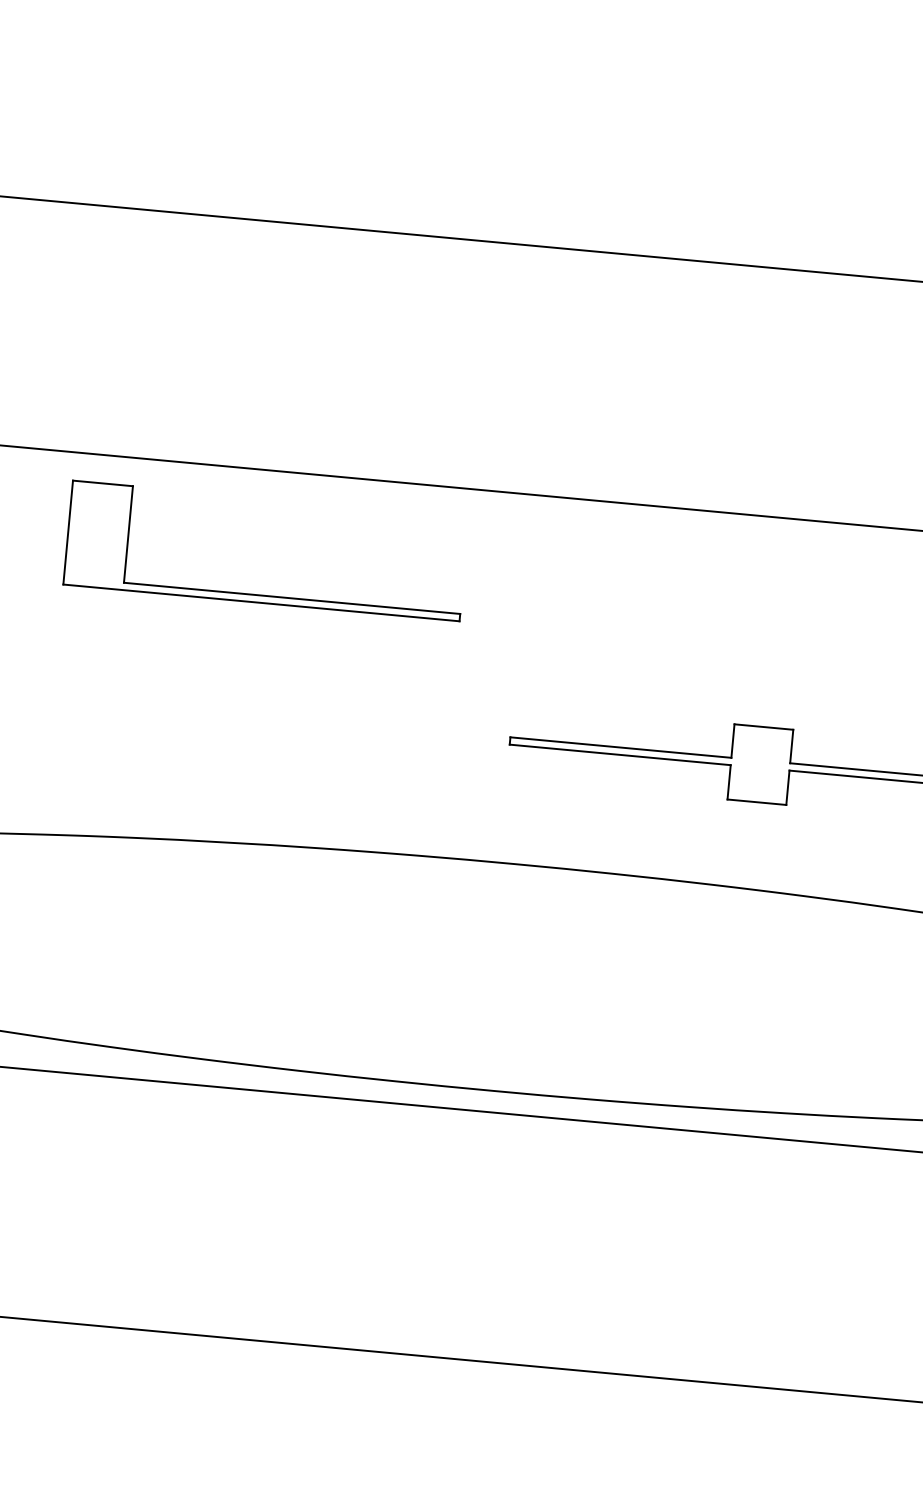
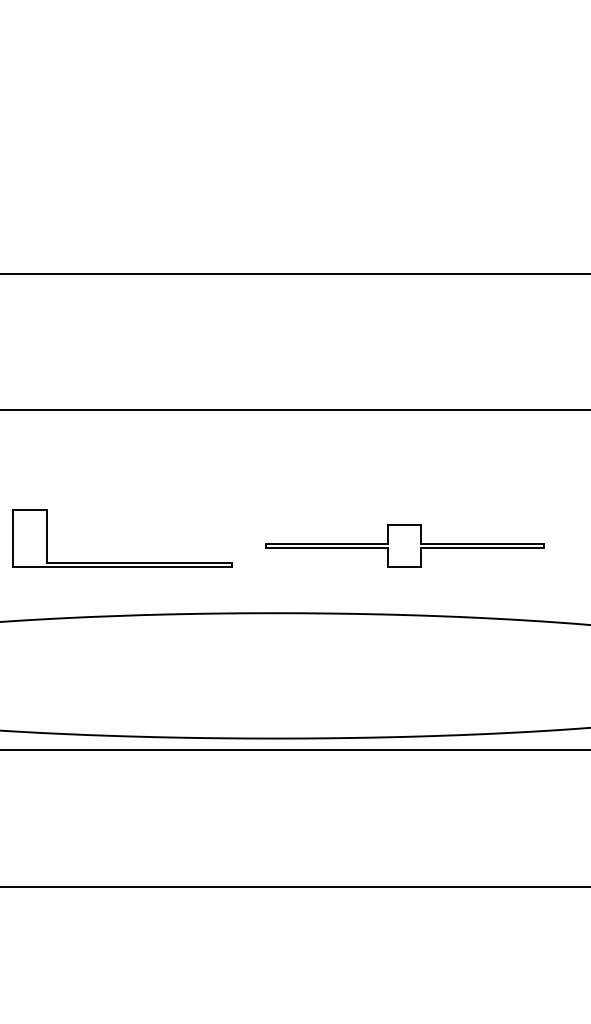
part: (261, 594) -> (122, 562), moved

